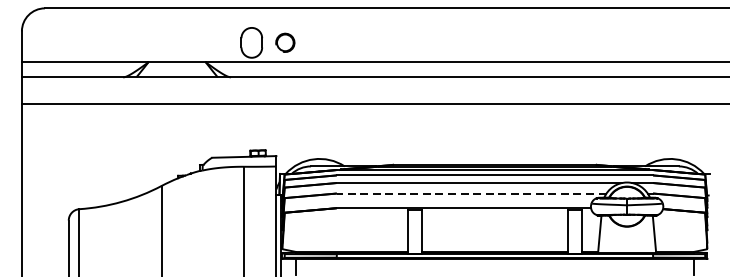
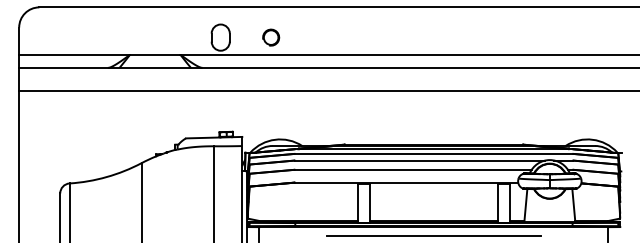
part: (285, 42) -> (271, 37), moved
line: (470, 193) -> (412, 169), dashed -> solid
line: (494, 268) -> (433, 235), added

